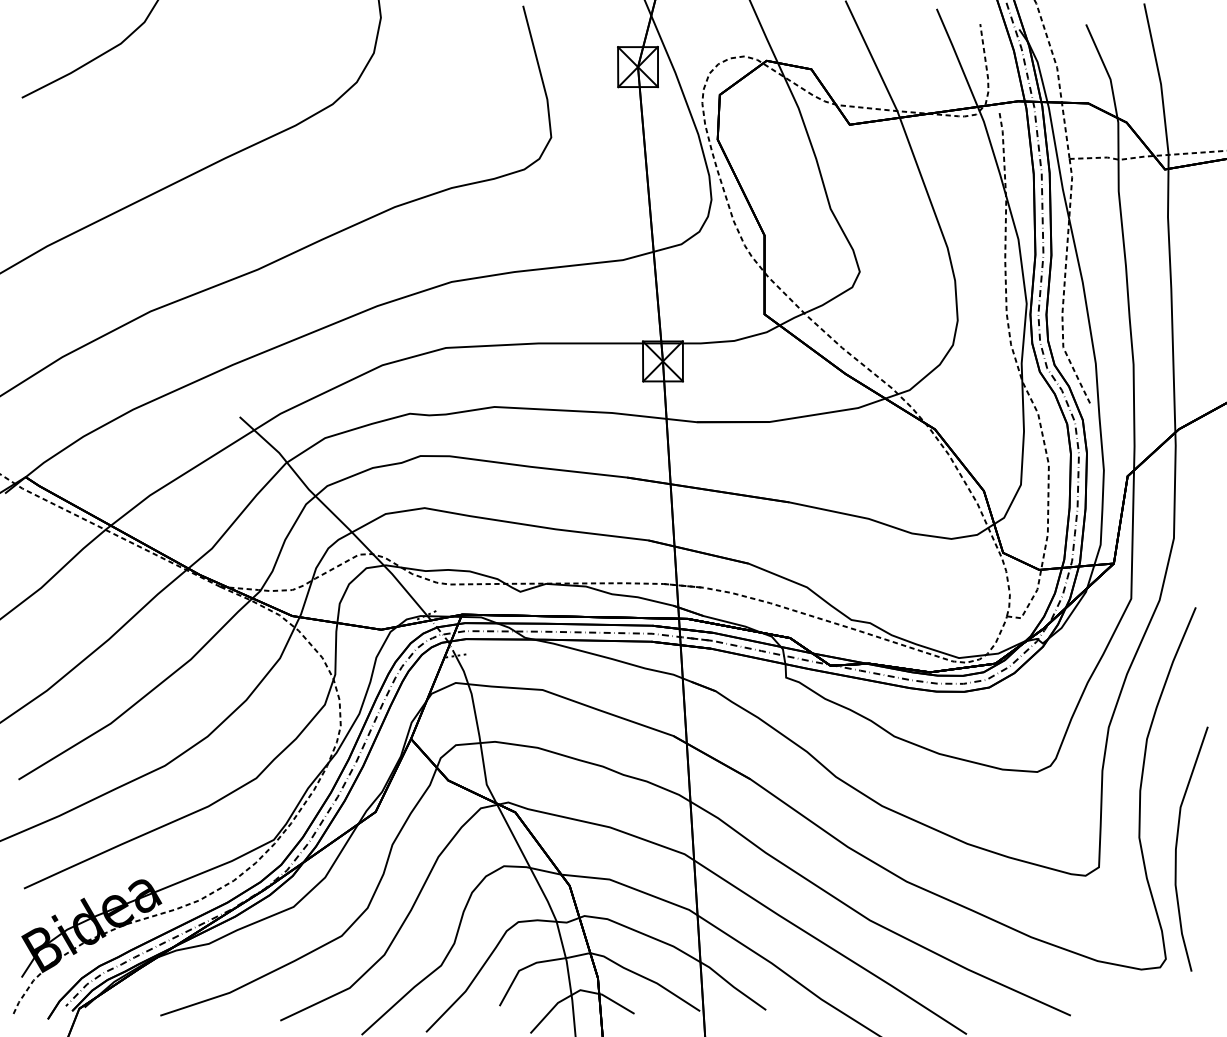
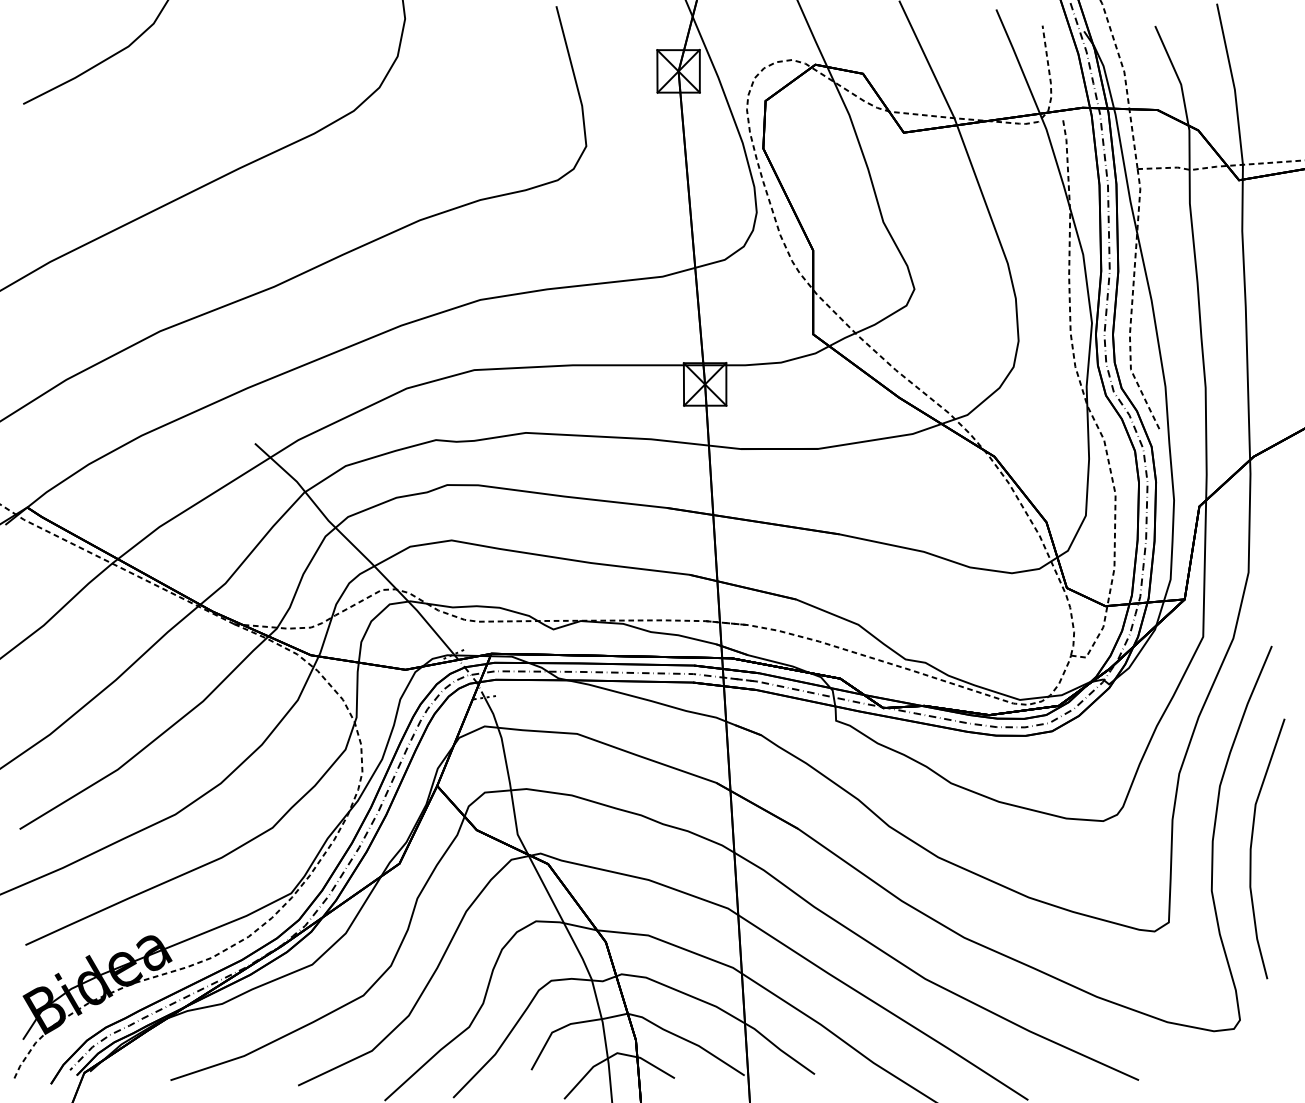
curve: (1177, 846) -> (1252, 846), moved

